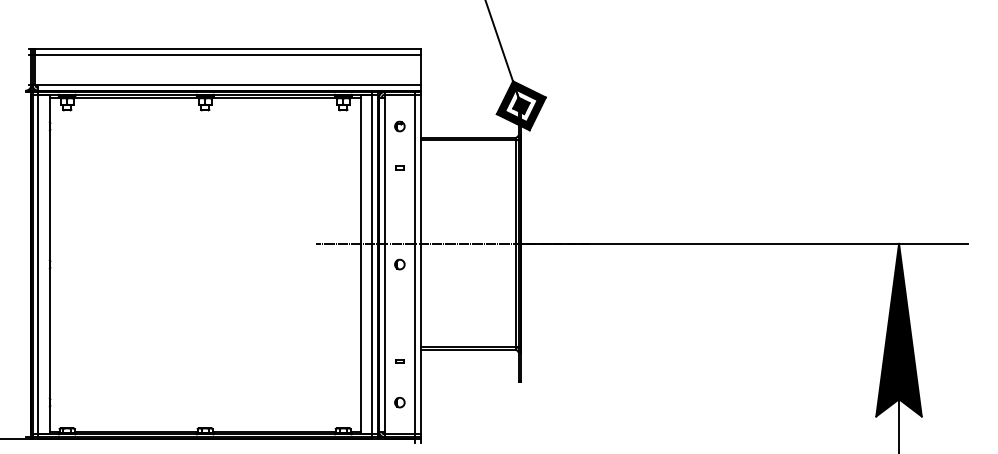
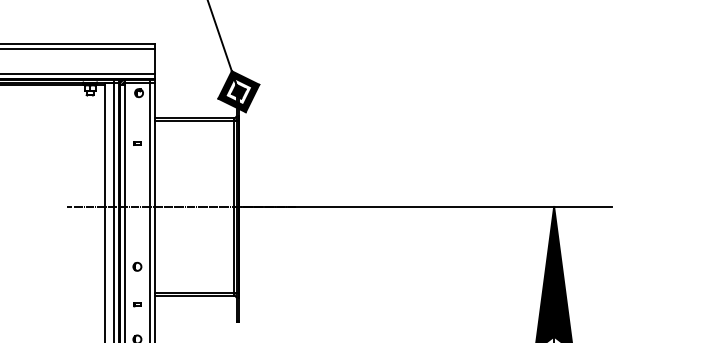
part: (399, 126) -> (138, 93), moved
part: (399, 264) -> (137, 266), moved

